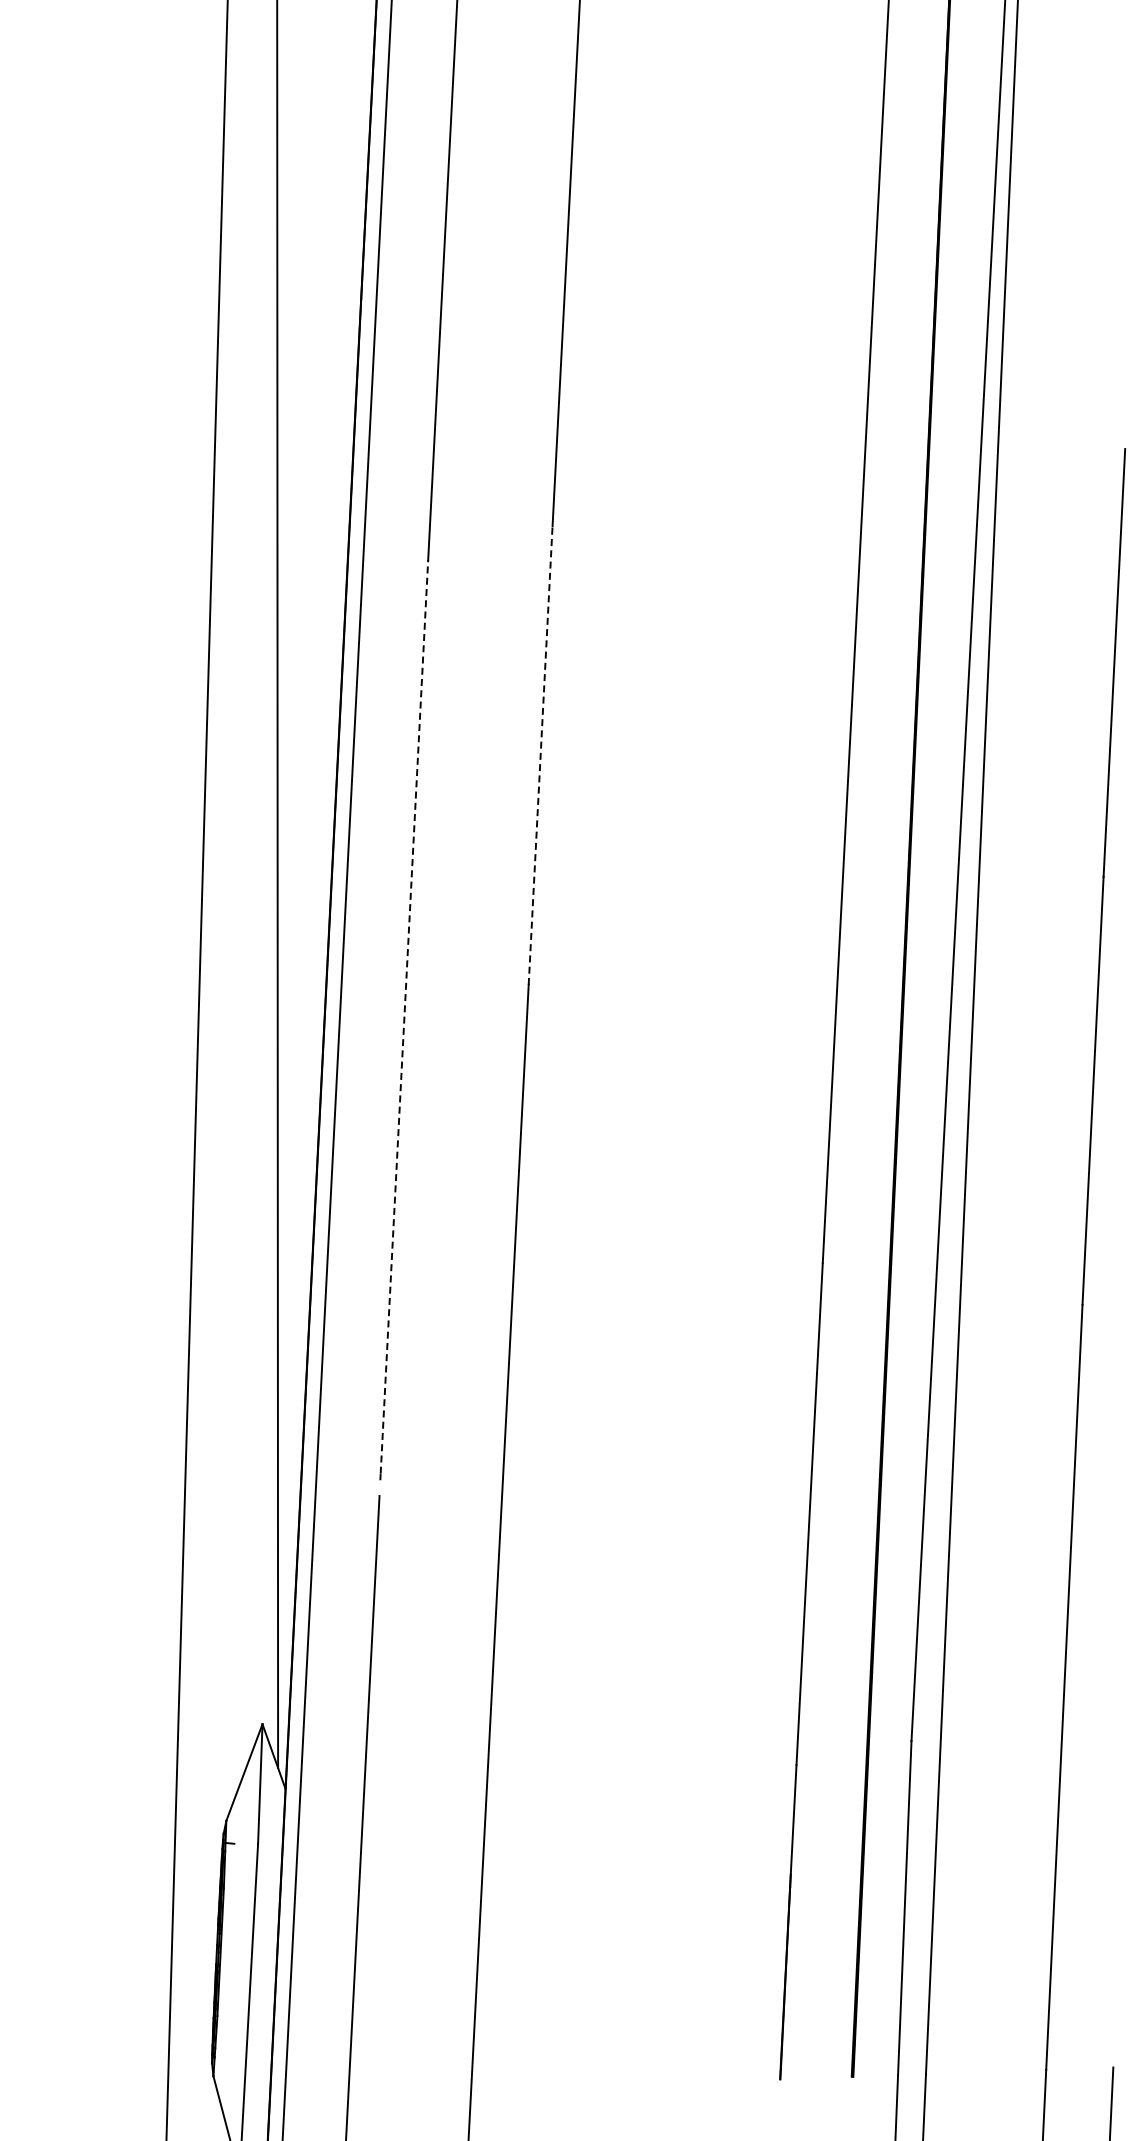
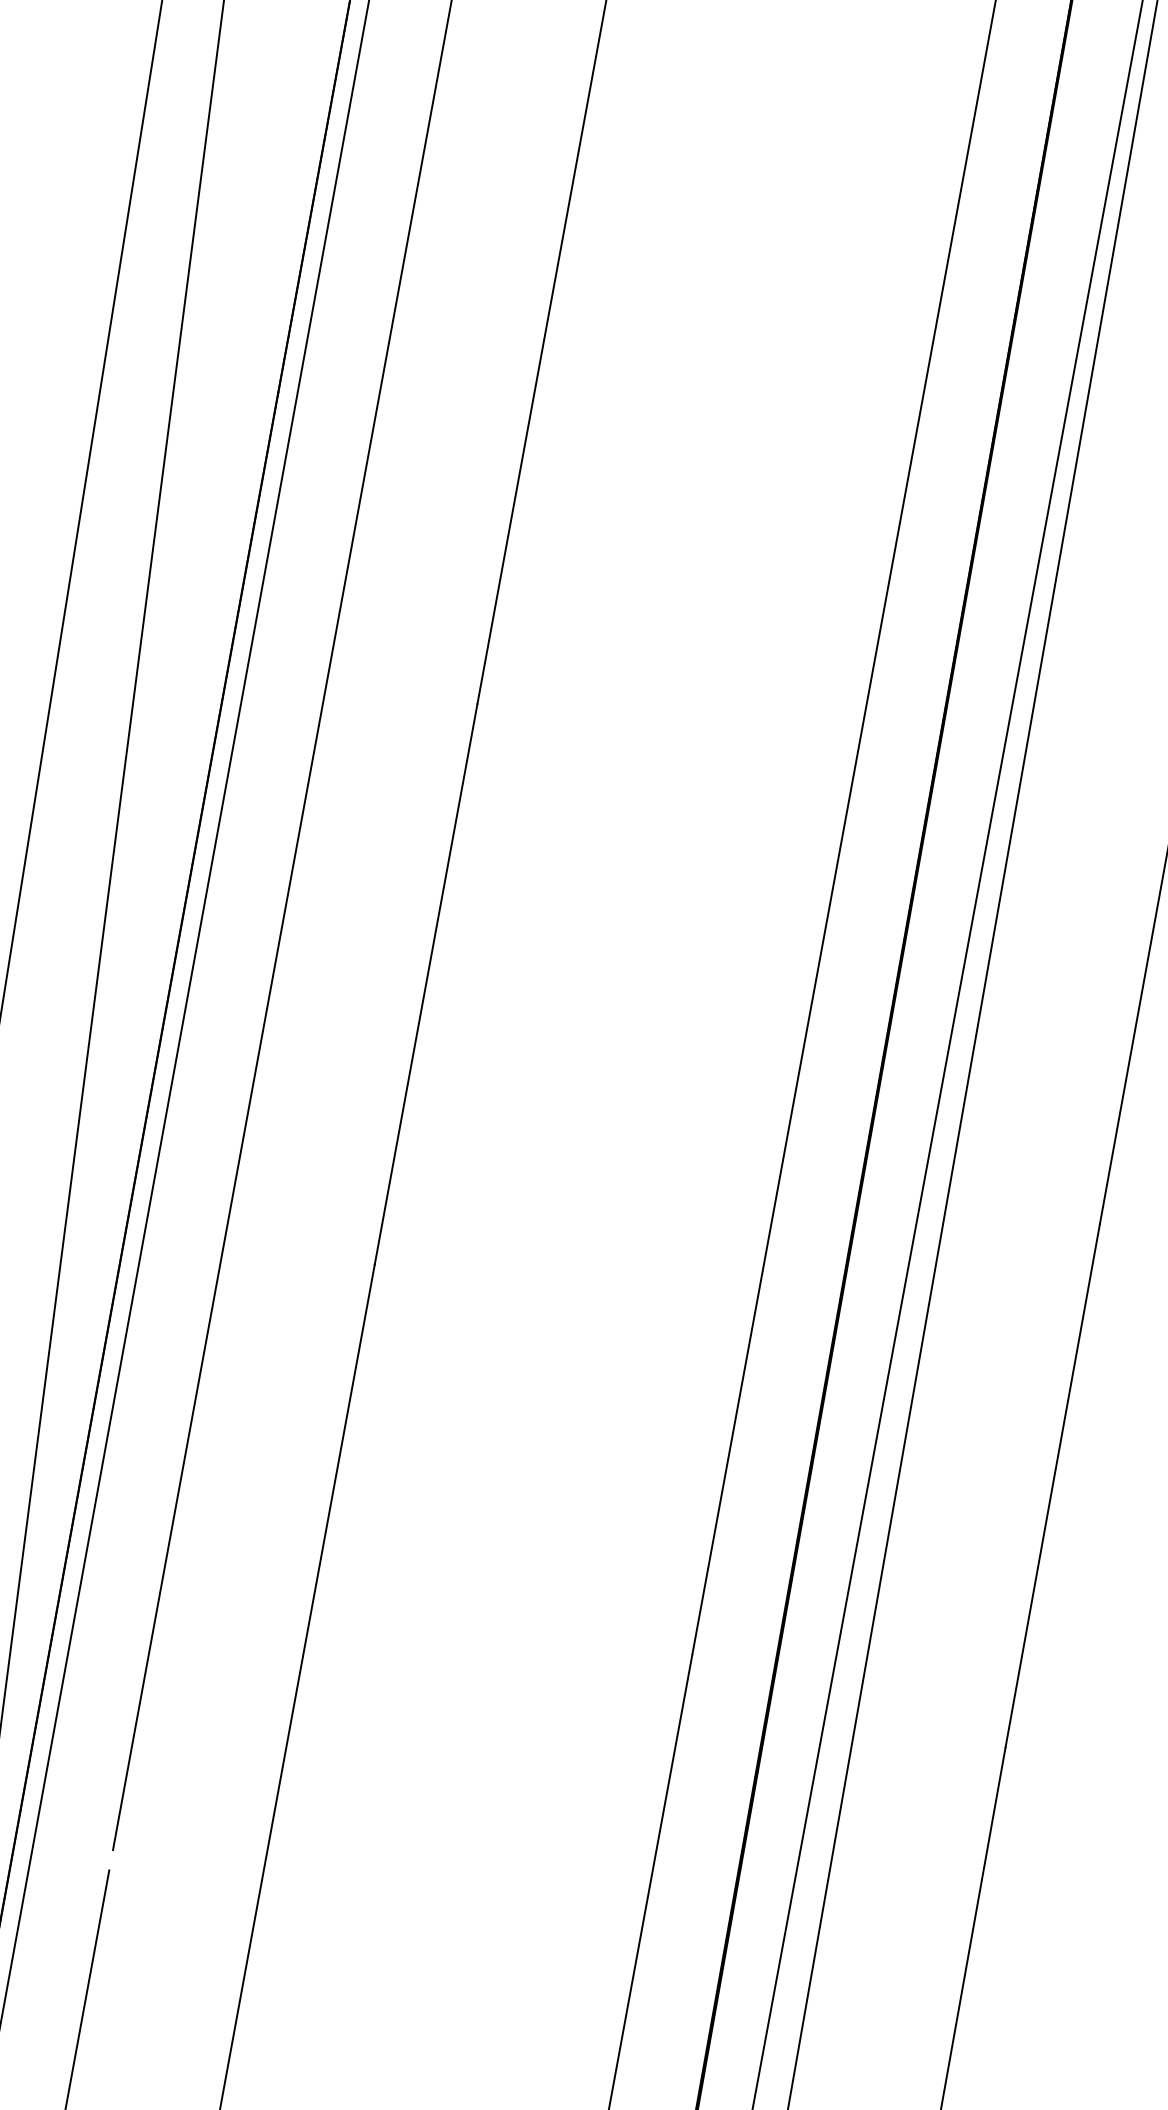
line: (540, 755) -> (425, 984), dashed -> solid
line: (404, 1016) -> (216, 1283), dashed -> solid

